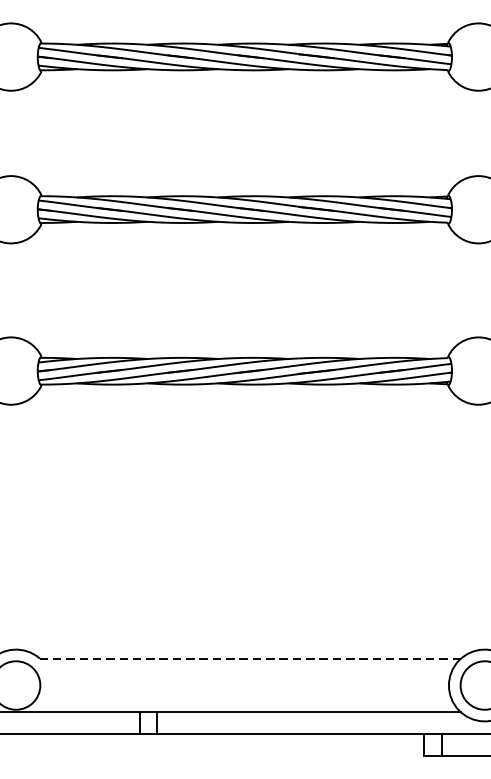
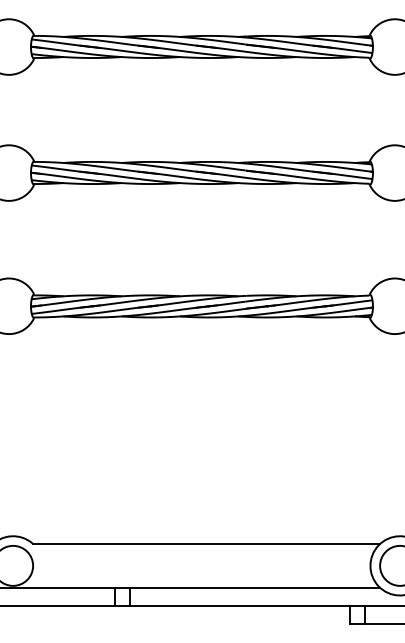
line: (250, 658) -> (206, 543), dashed -> solid

